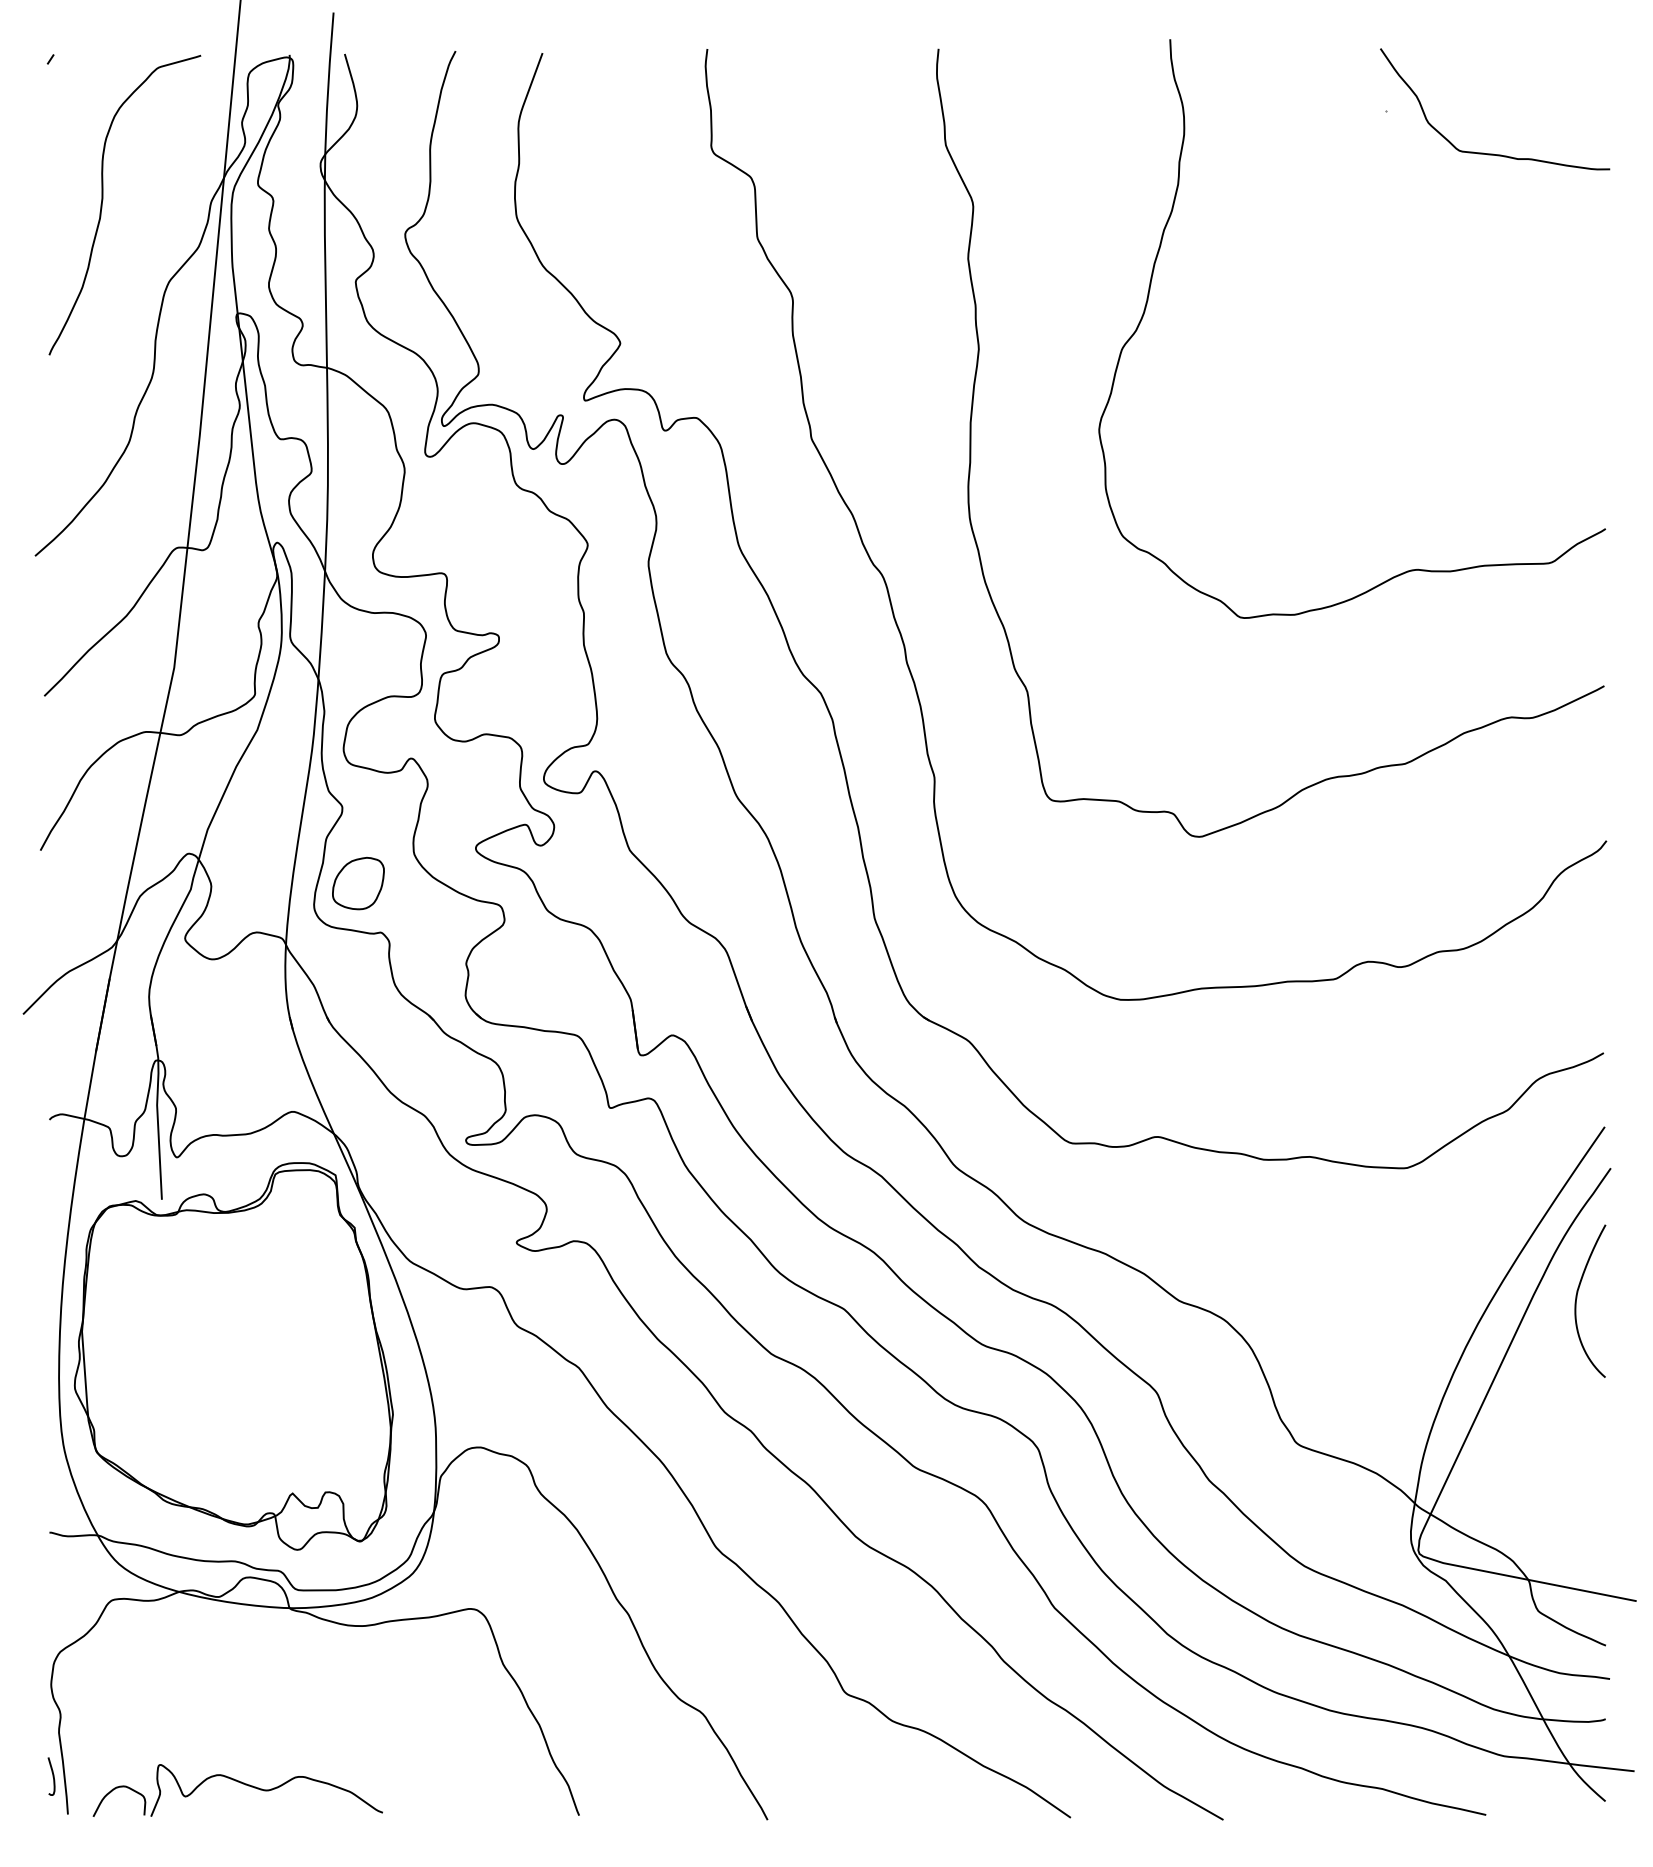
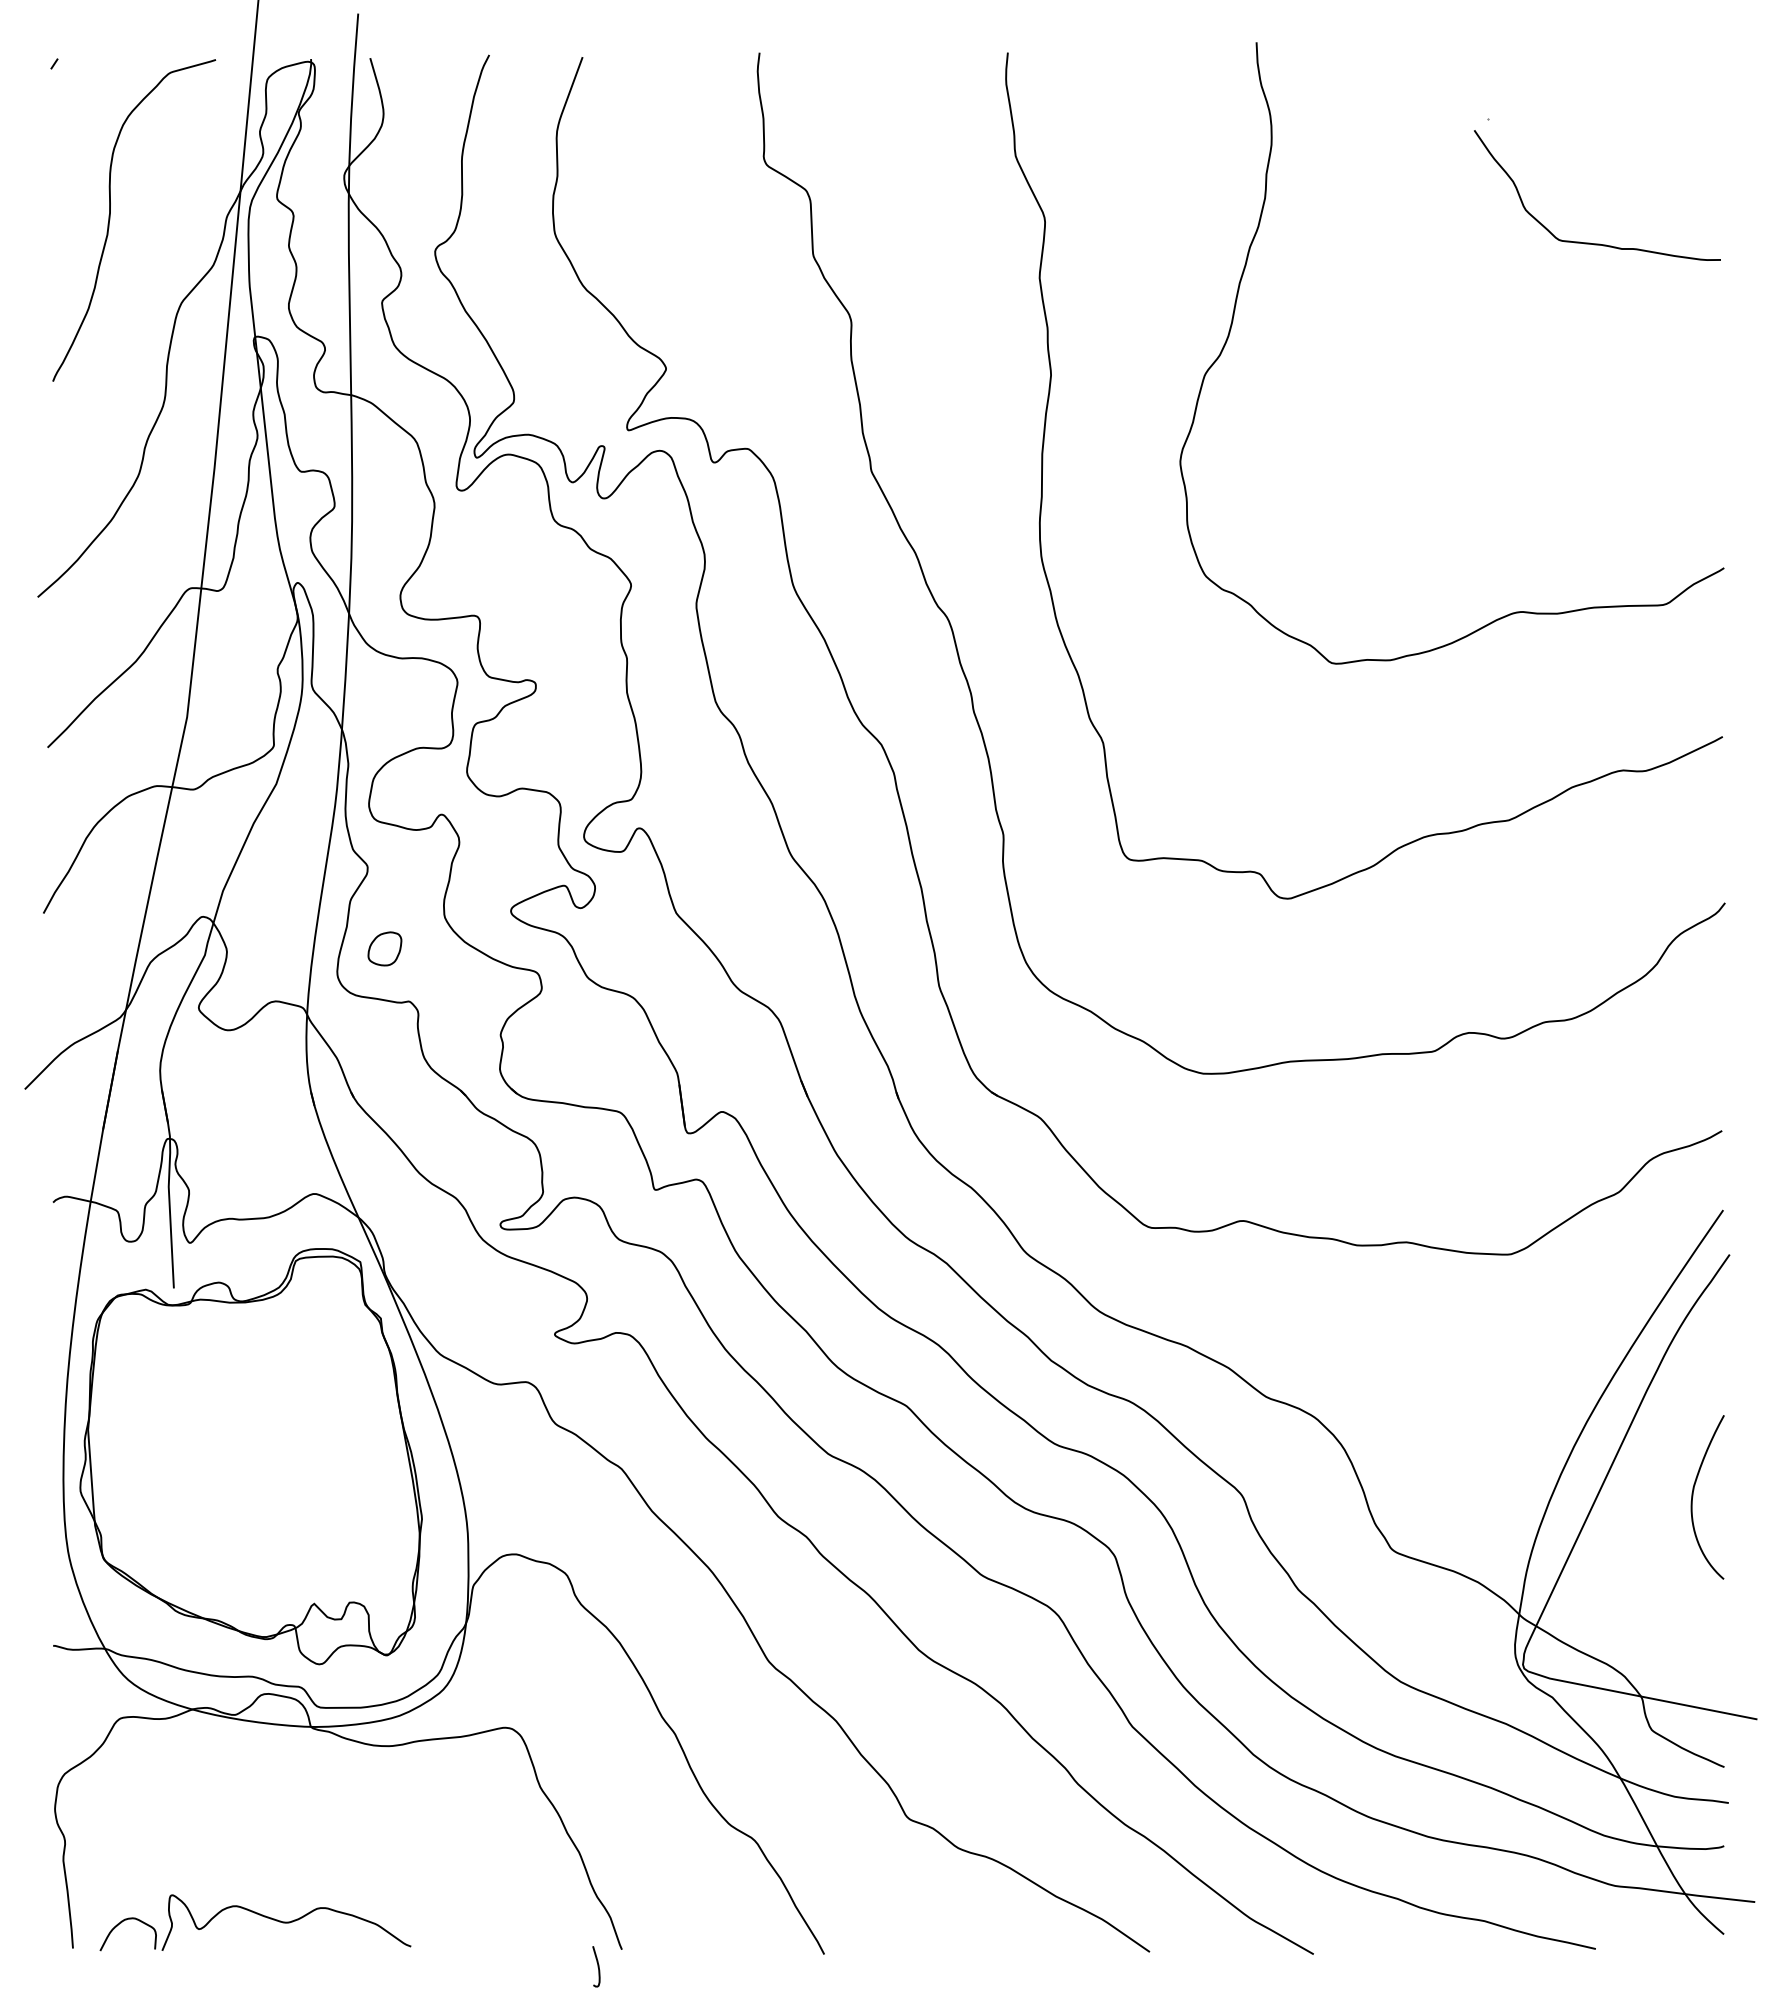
curve: (1488, 153) -> (1590, 242), moved
part: (358, 883) -> (384, 948), size x0.6
curve: (1577, 1301) -> (1693, 1497), moved
curve: (52, 1776) -> (597, 1966), moved

